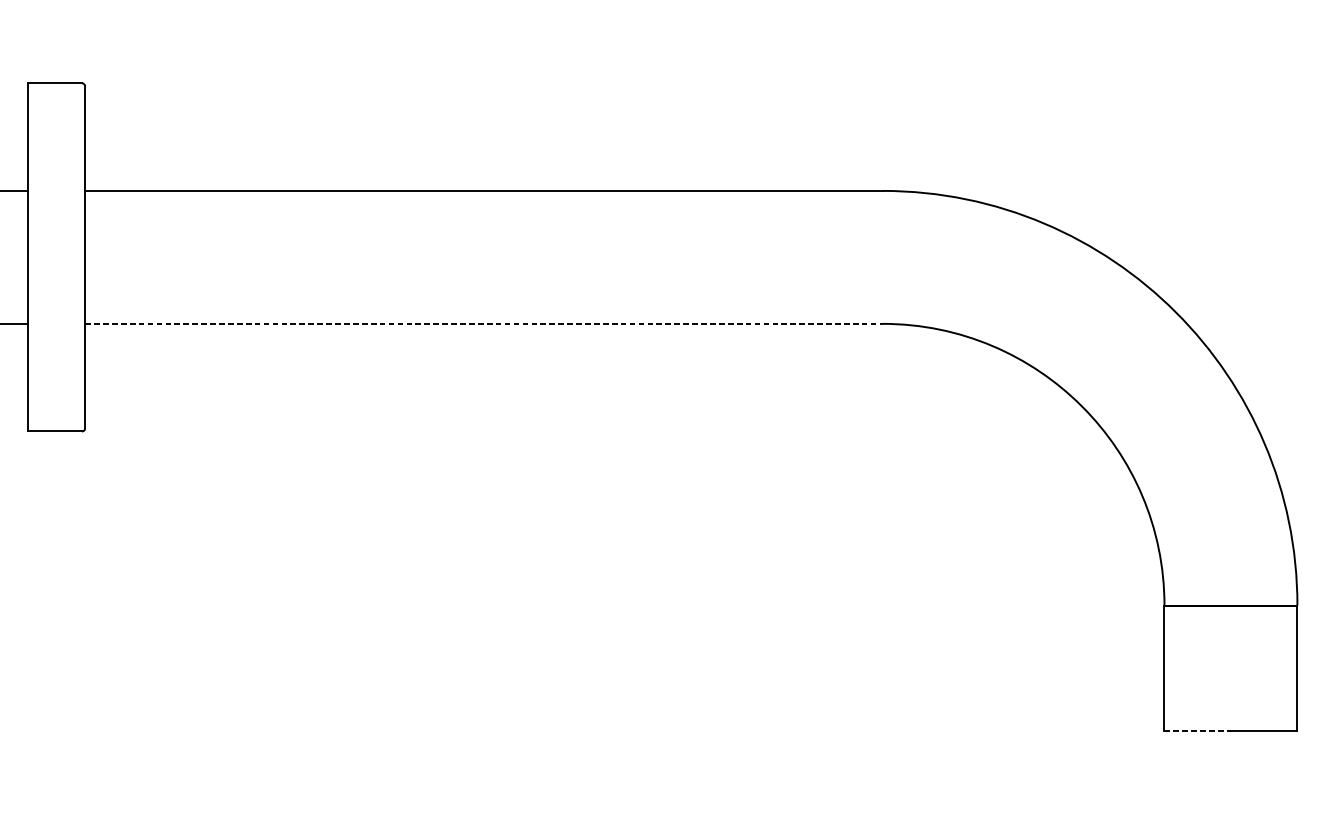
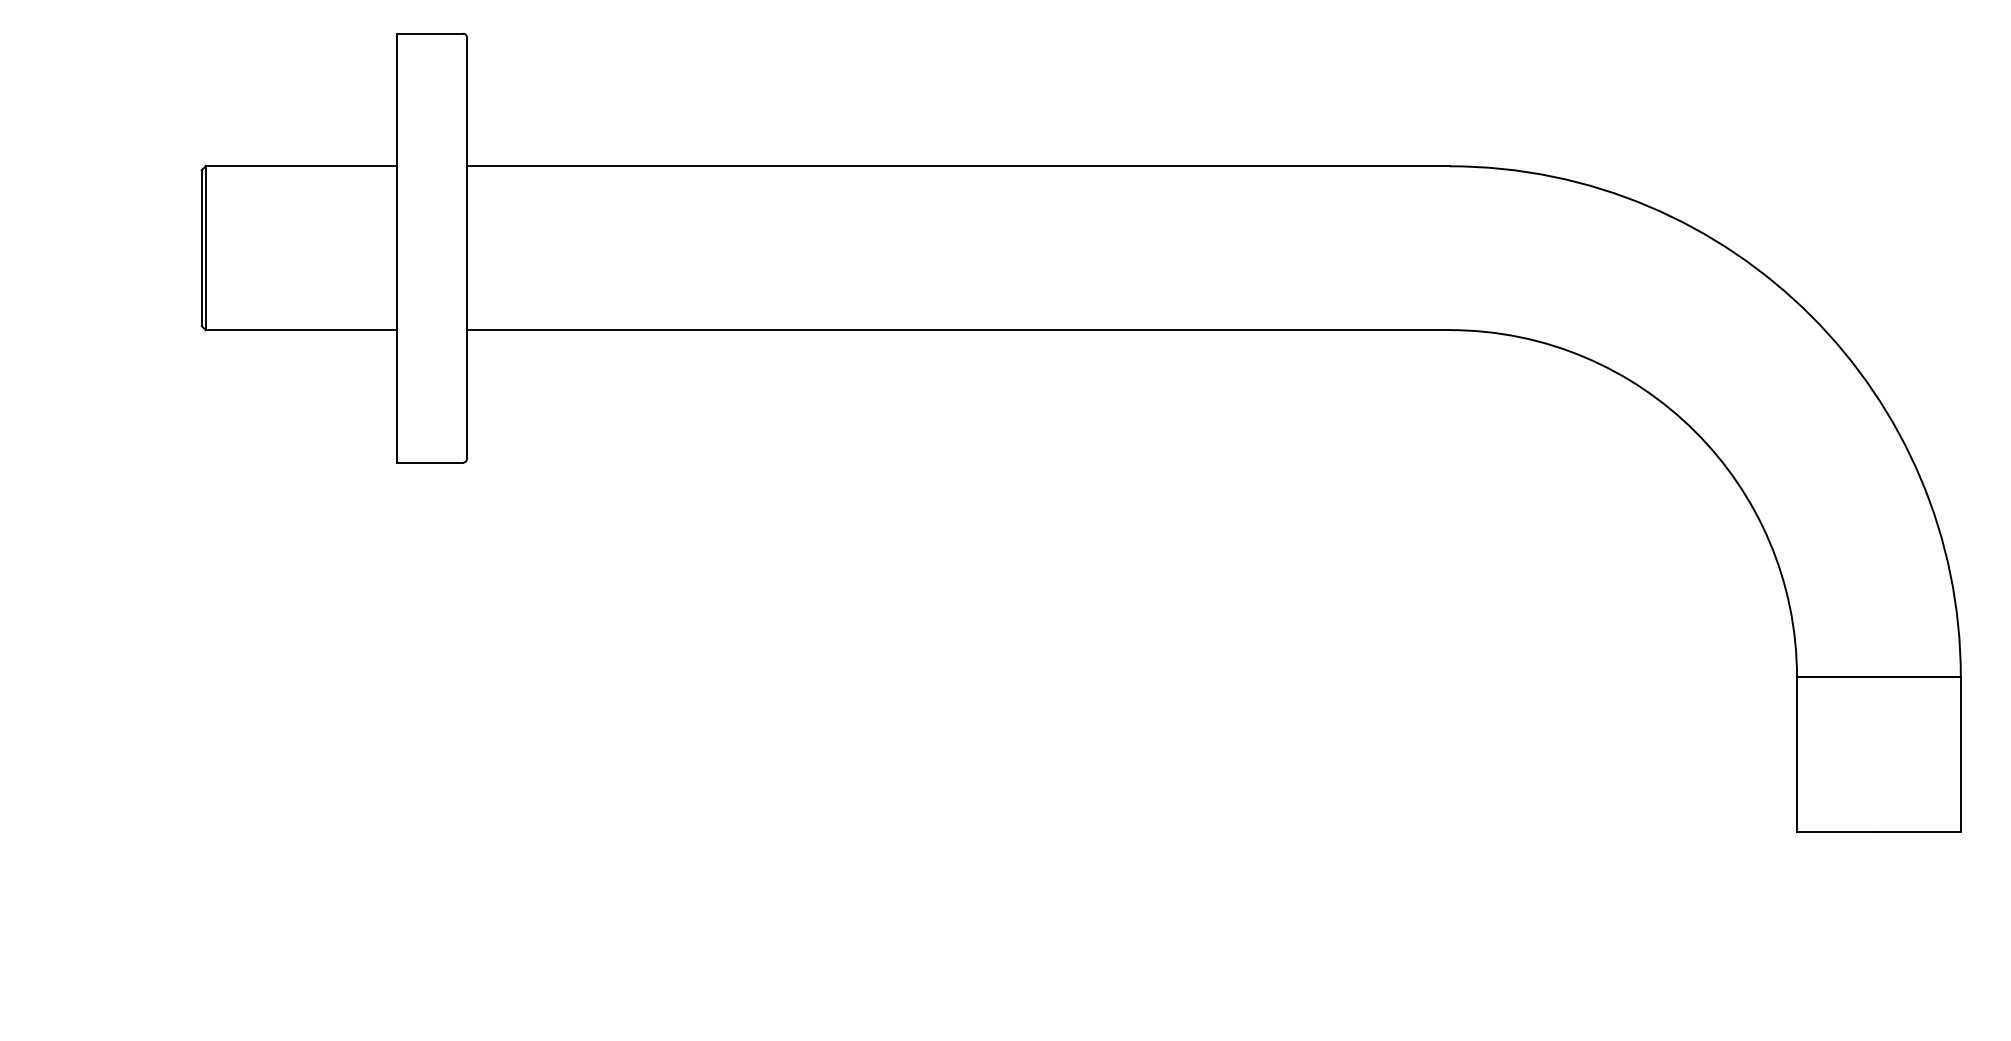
line: (484, 324) -> (958, 330), dashed -> solid
line: (1197, 730) -> (1837, 831), dashed -> solid

